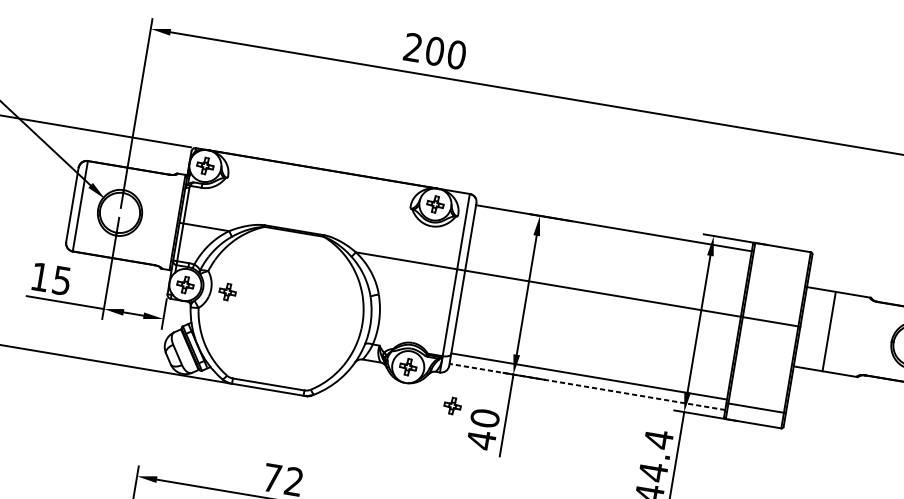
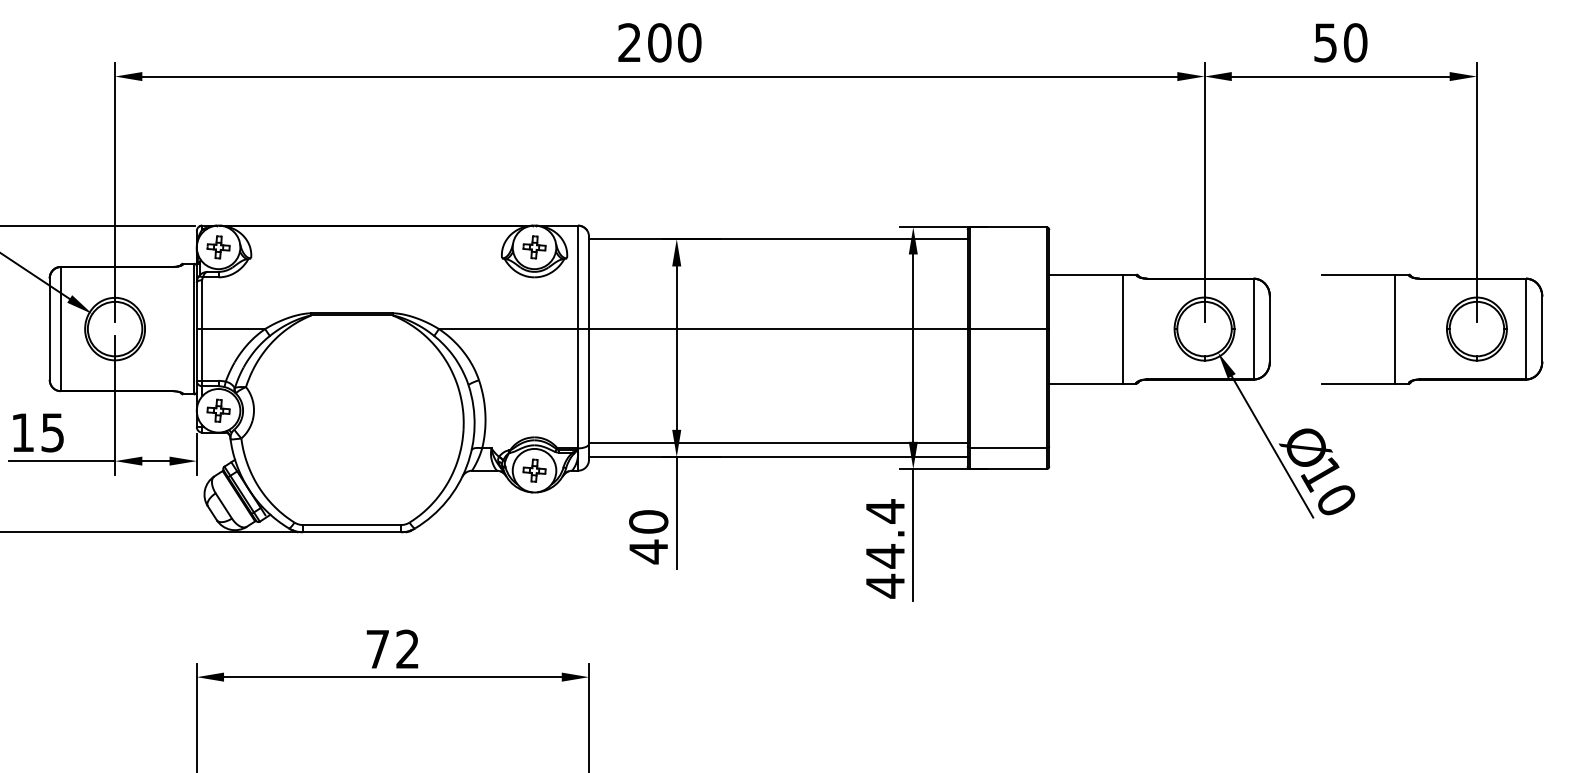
text: (434, 51) -> (659, 42), moved
part: (227, 291) -> (276, 410), removed
line: (828, 331) -> (1122, 328), moved
line: (586, 387) -> (777, 457), dashed -> solid
part: (452, 405) -> (602, 512), removed

